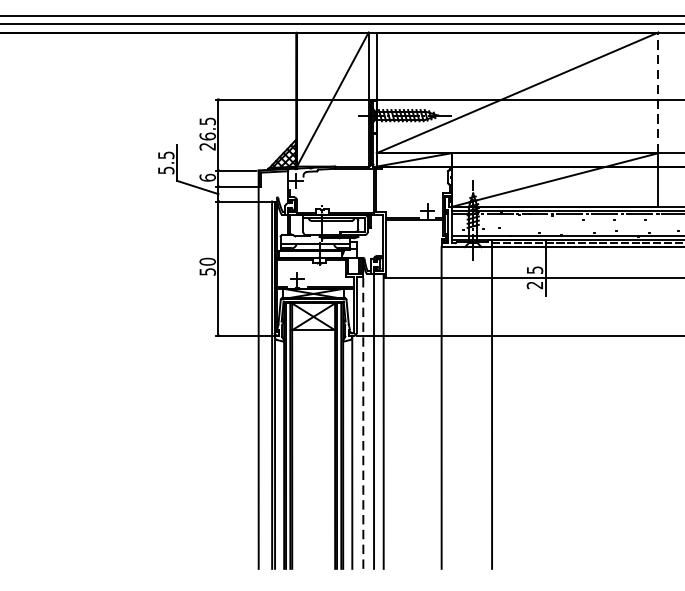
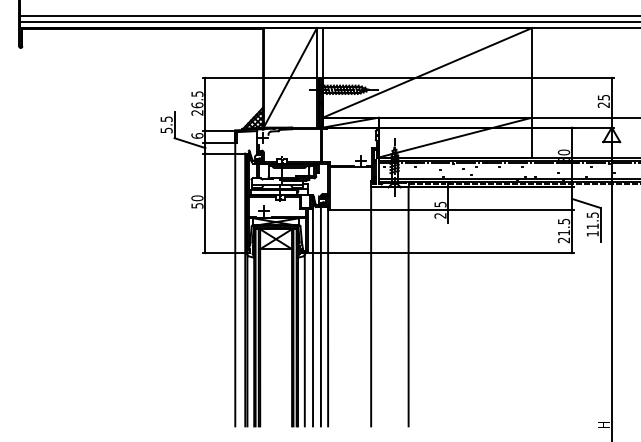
line: (658, 92) -> (532, 72), dashed -> solid
line: (362, 412) -> (312, 310), dashed -> solid

